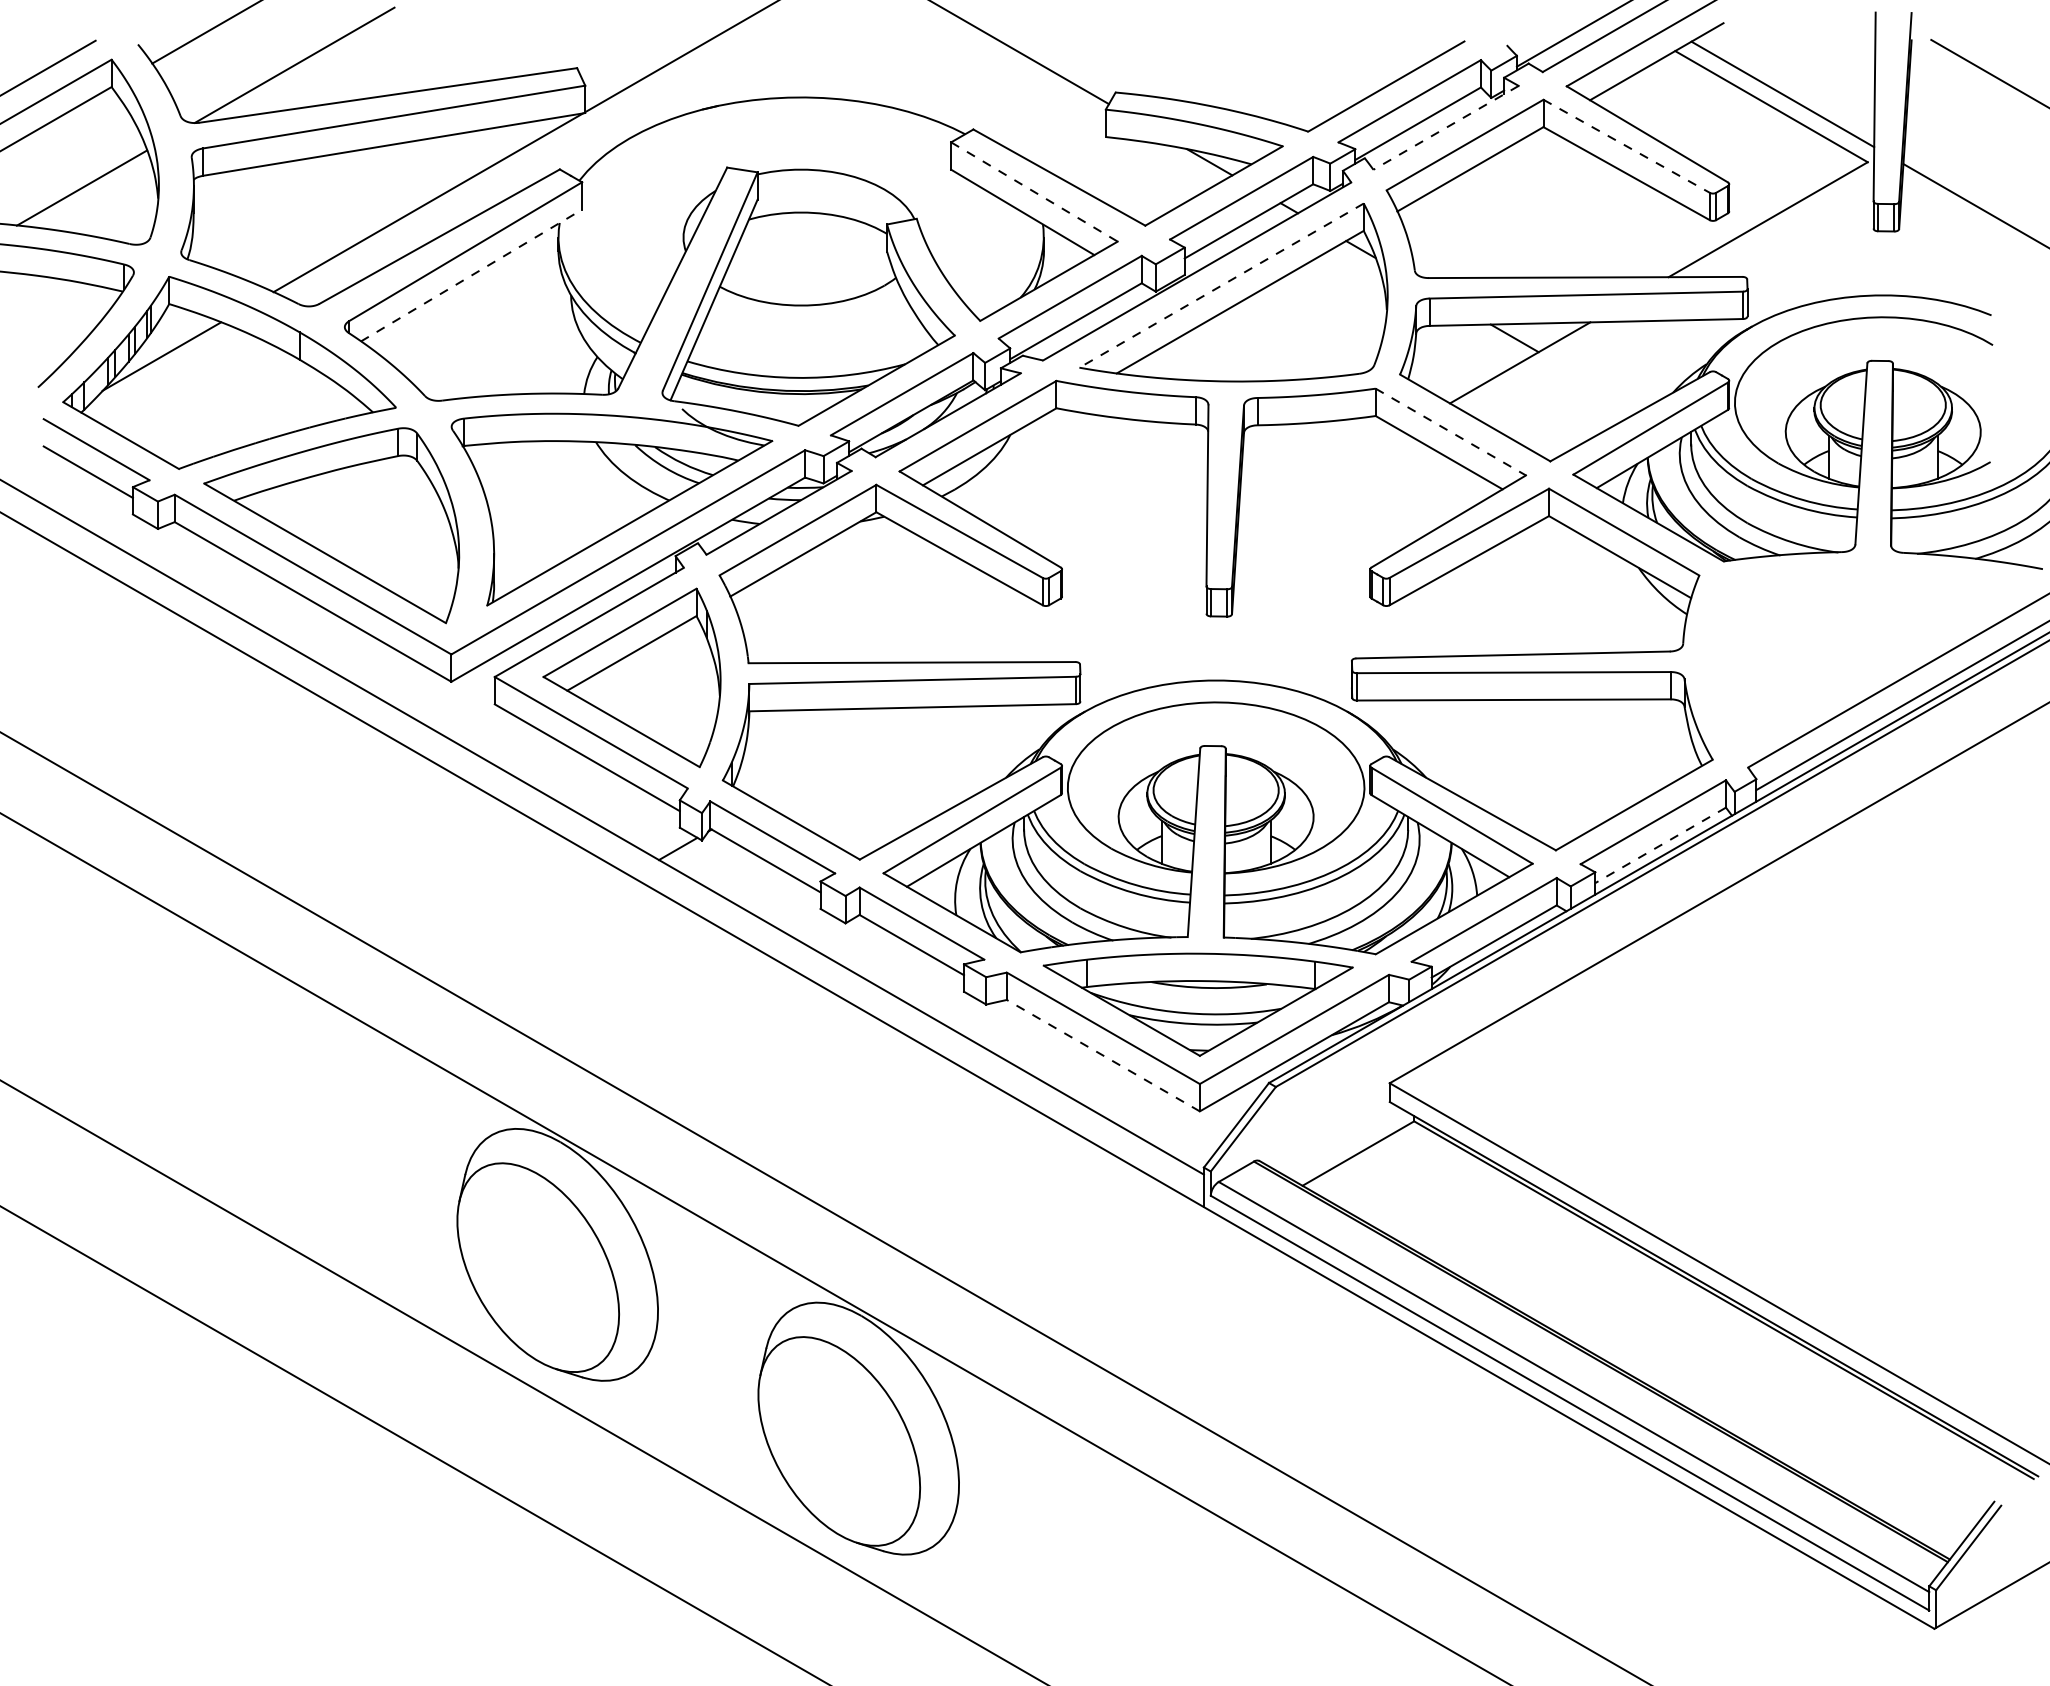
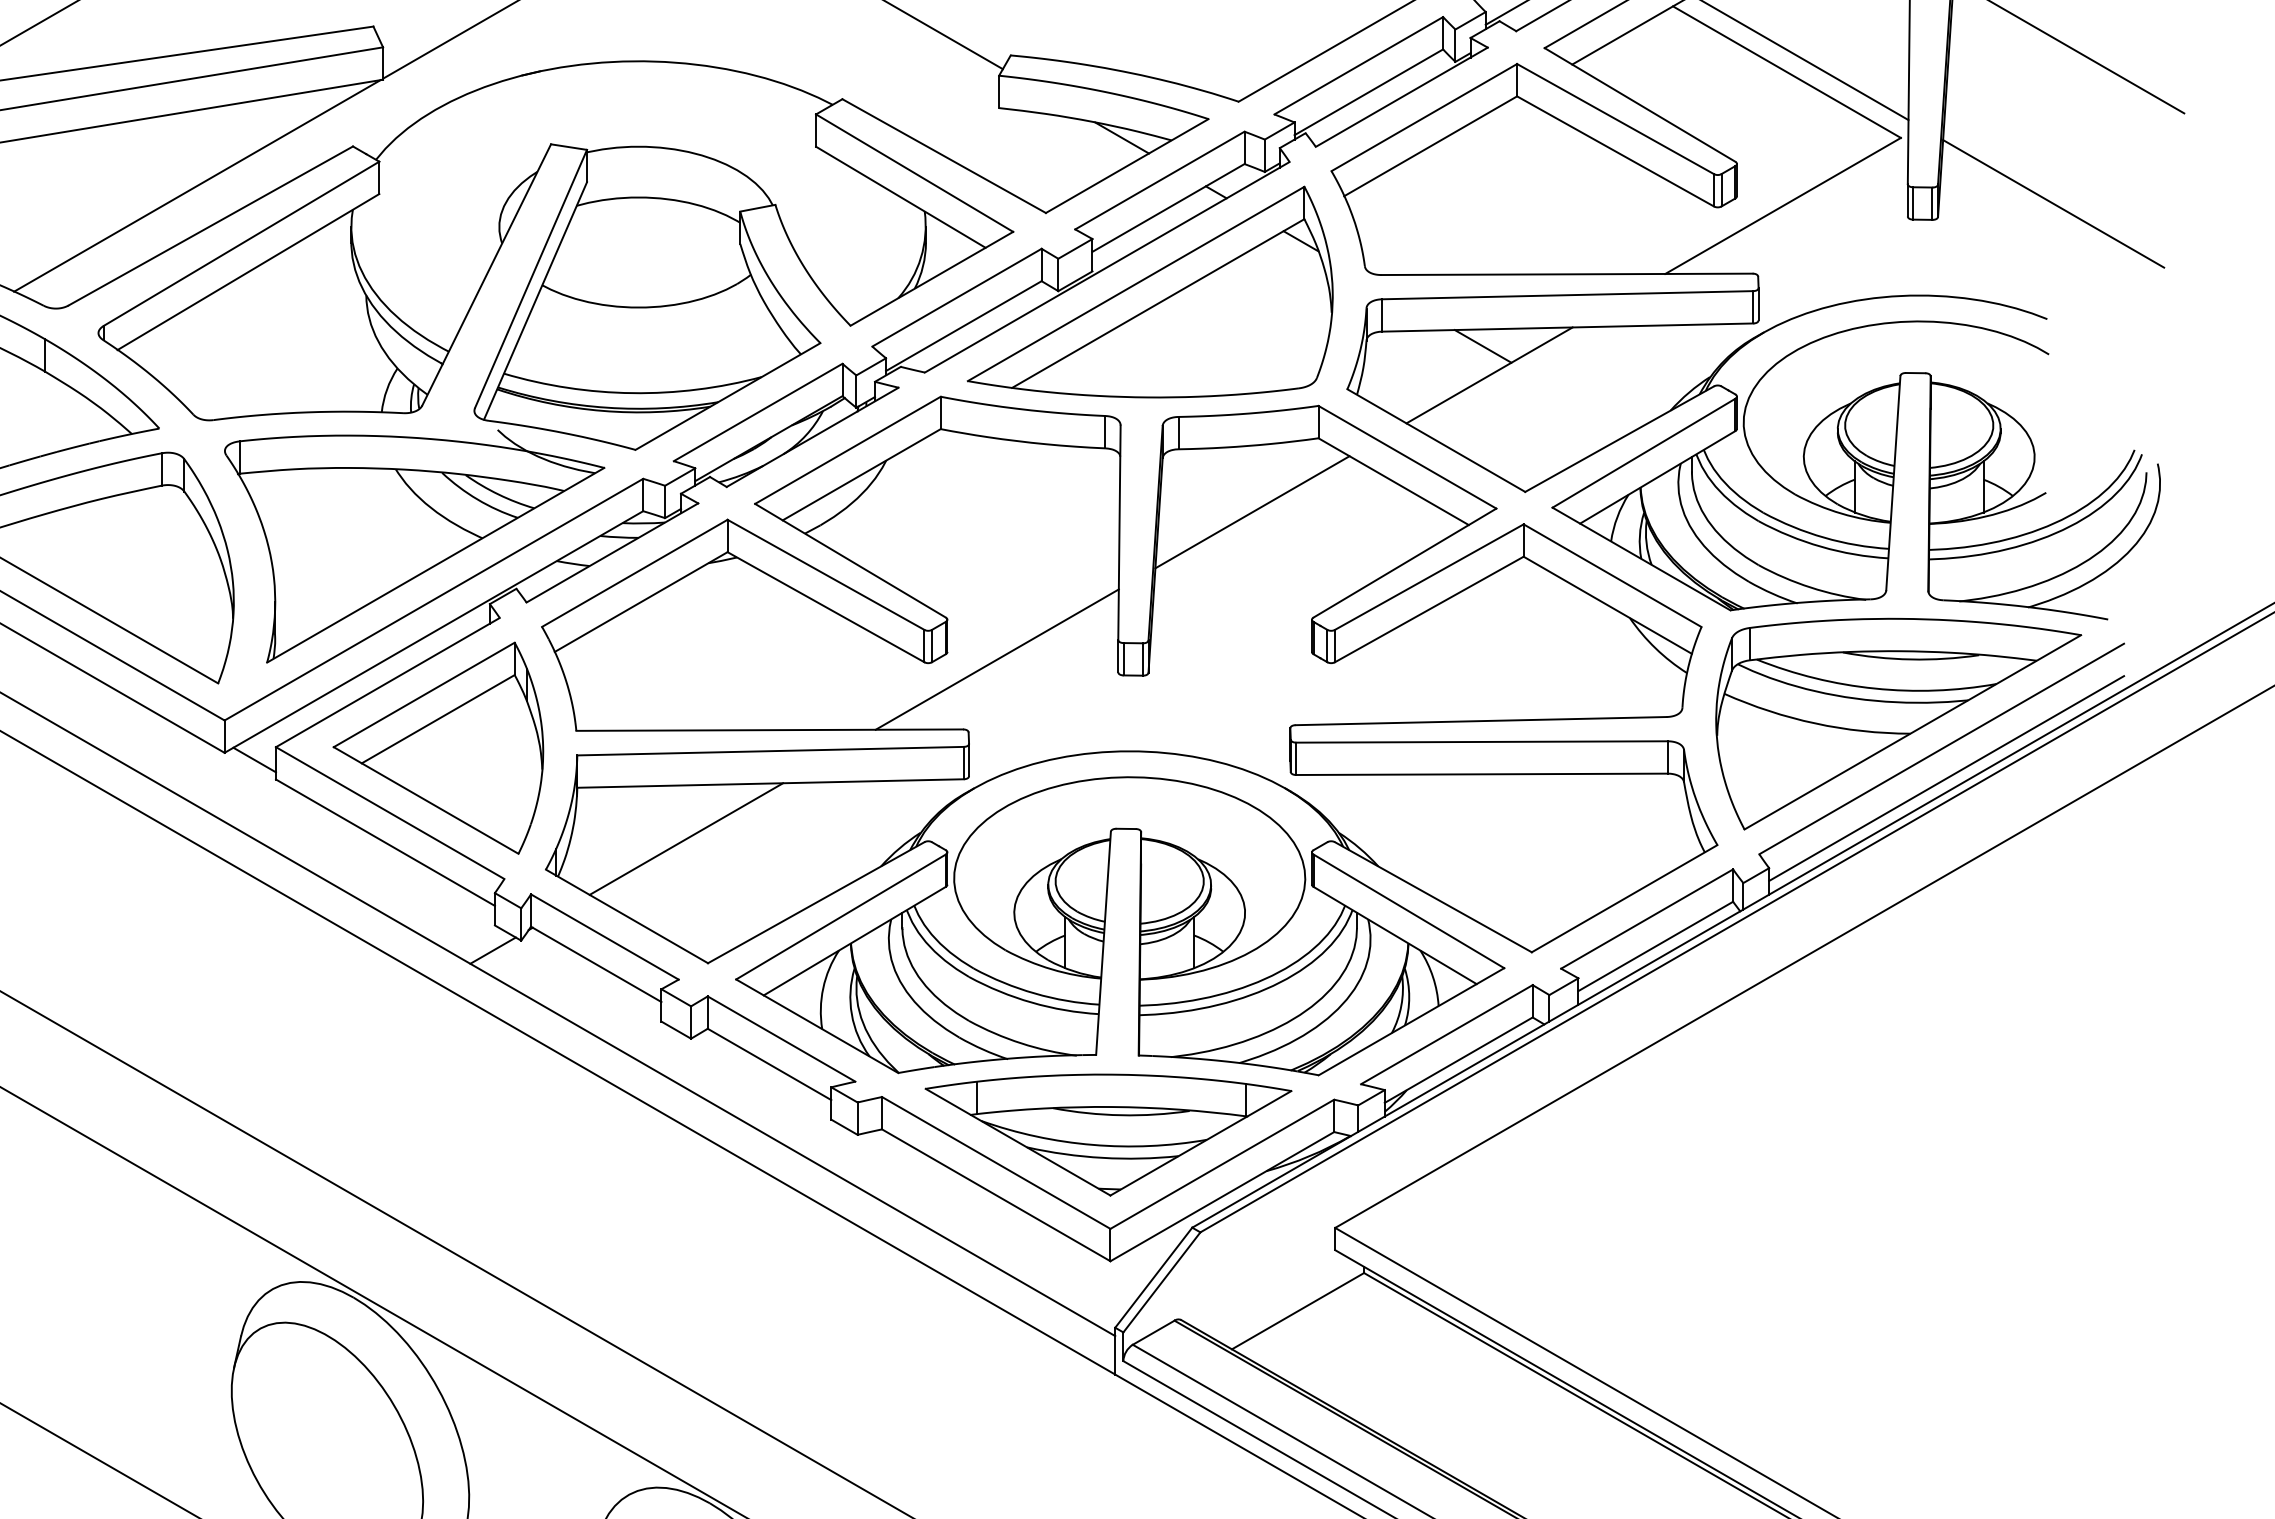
line: (1446, 127) -> (1402, 96), dashed -> solid
line: (1627, 146) -> (1616, 119), dashed -> solid
line: (1034, 192) -> (914, 173), dashed -> solid
line: (471, 275) -> (248, 271), dashed -> solid
line: (1221, 285) -> (1136, 283), dashed -> solid
line: (1450, 432) -> (1407, 457), dashed -> solid
line: (1319, 478) -> (1252, 512), added
line: (1103, 602) -> (996, 658), added
part: (1865, 657) -> (1898, 724), added
line: (476, 687) -> (254, 759), added
line: (841, 754) -> (686, 838), added
line: (1660, 845) -> (1655, 946), dashed -> solid
line: (1102, 1055) -> (995, 1195), dashed -> solid

